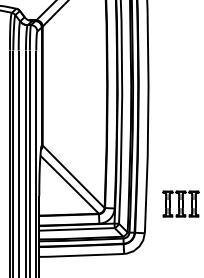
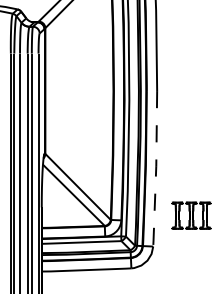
line: (147, 160) -> (156, 169), solid -> dashed

